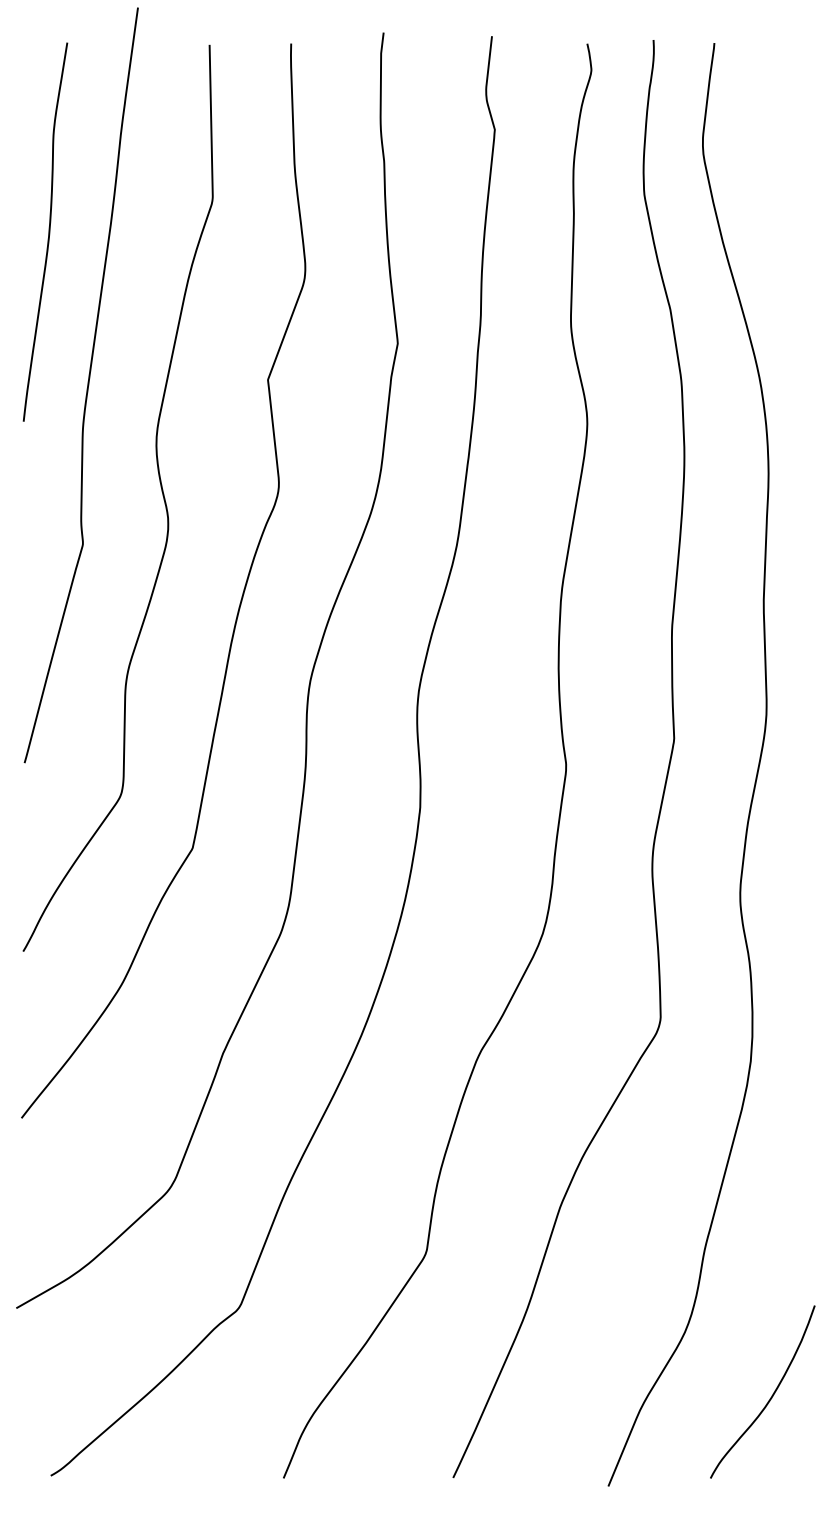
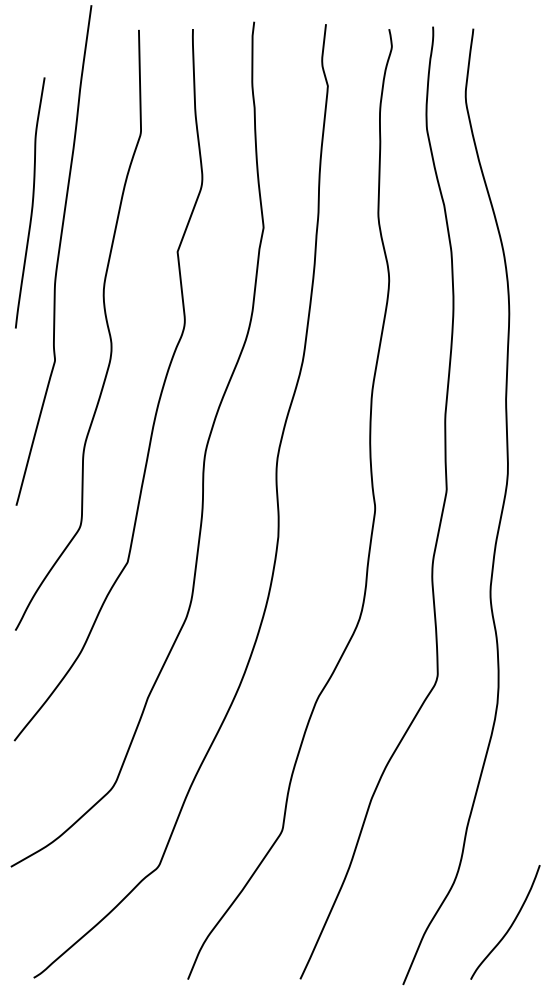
curve: (47, 231) -> (31, 202), moved

